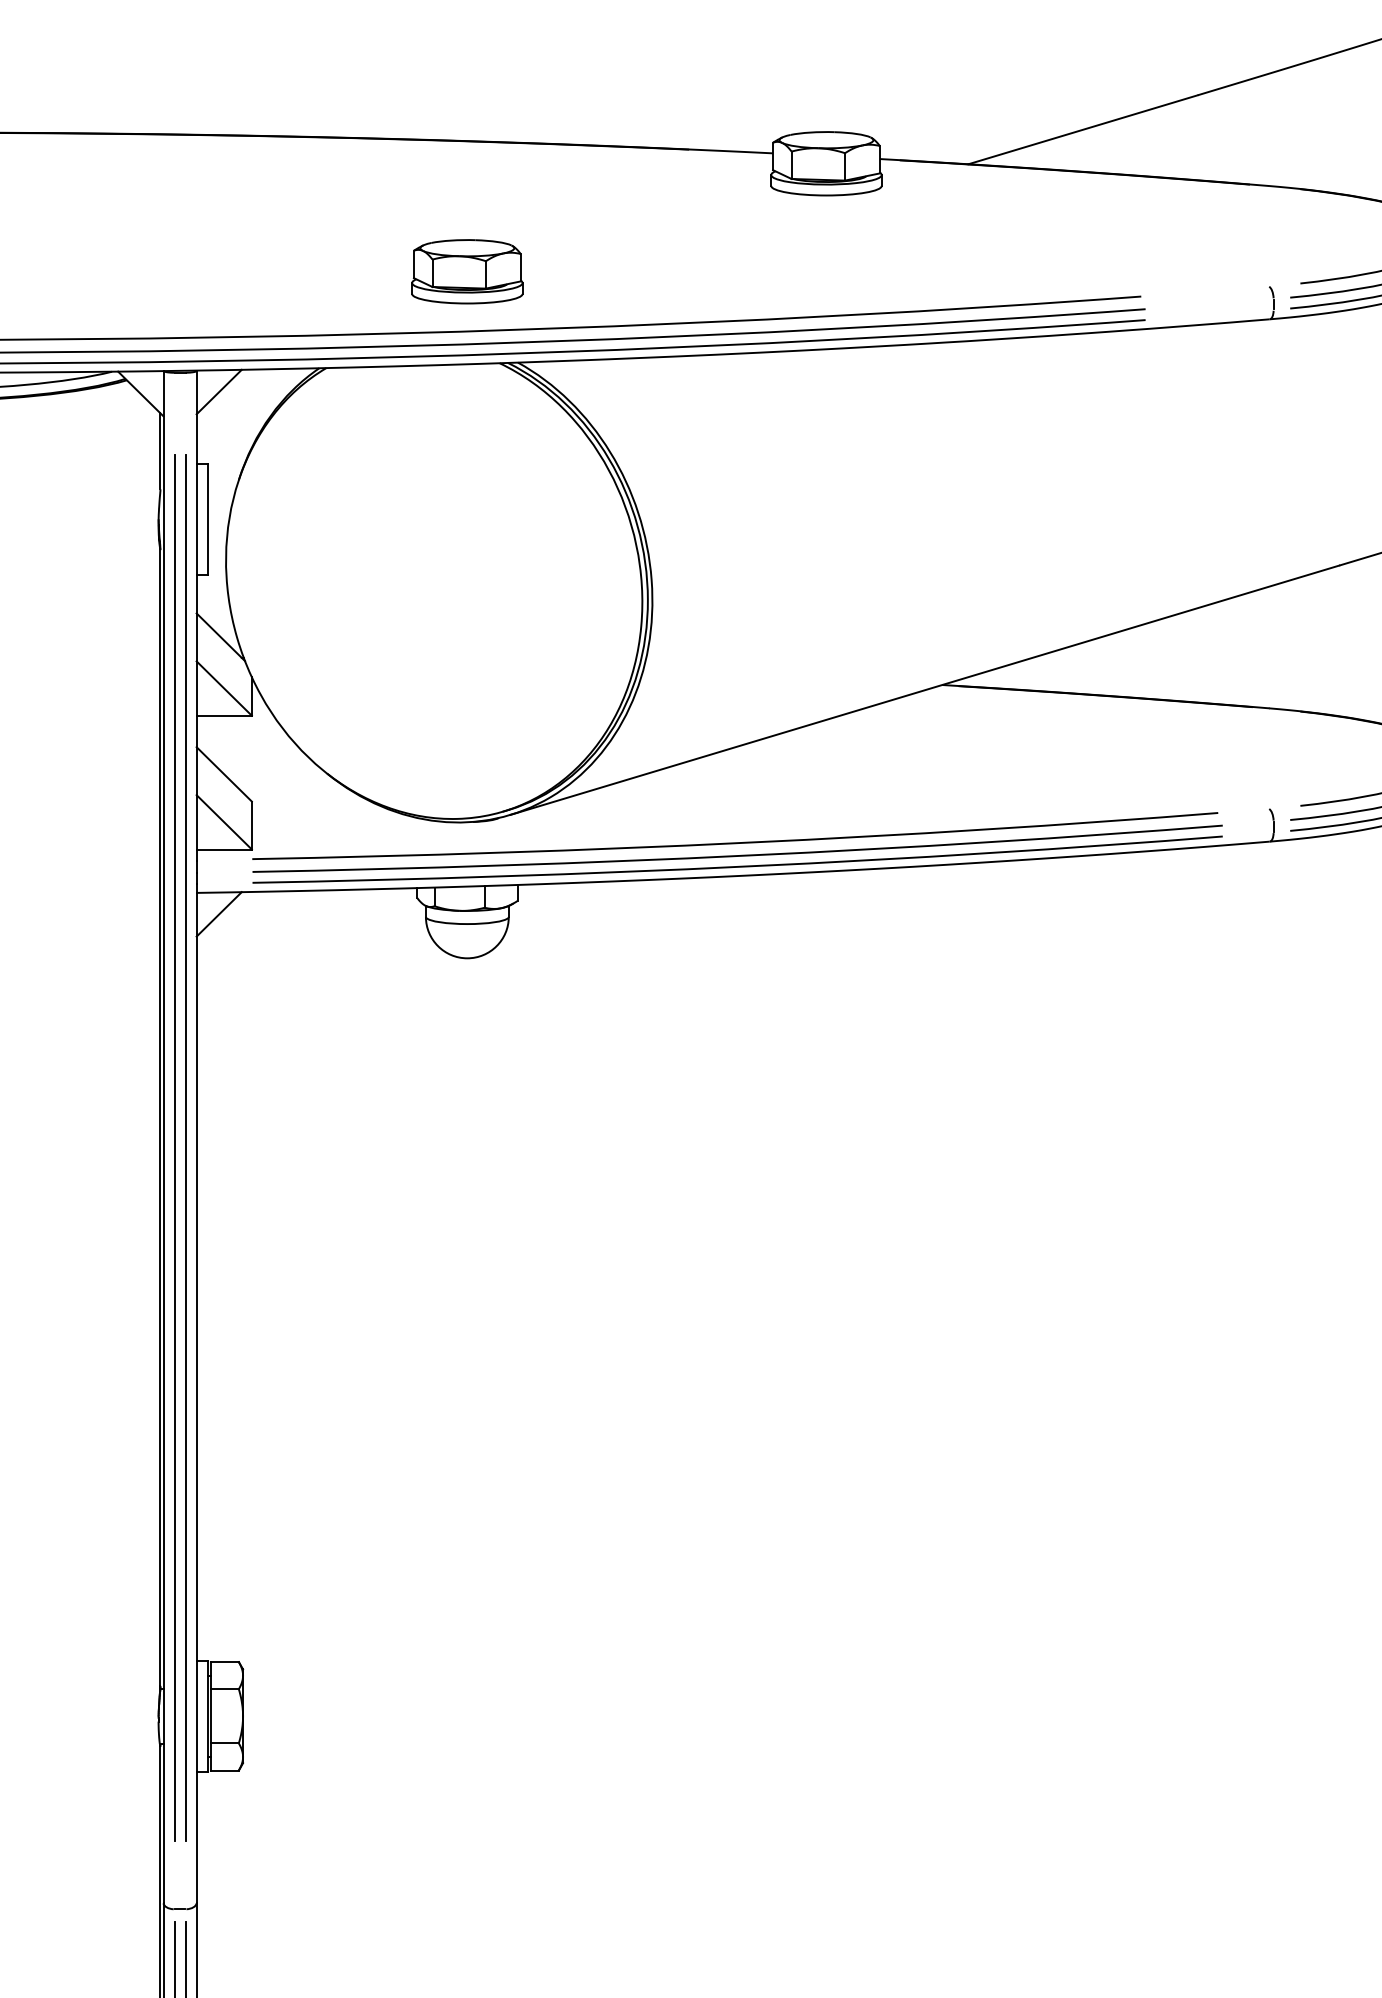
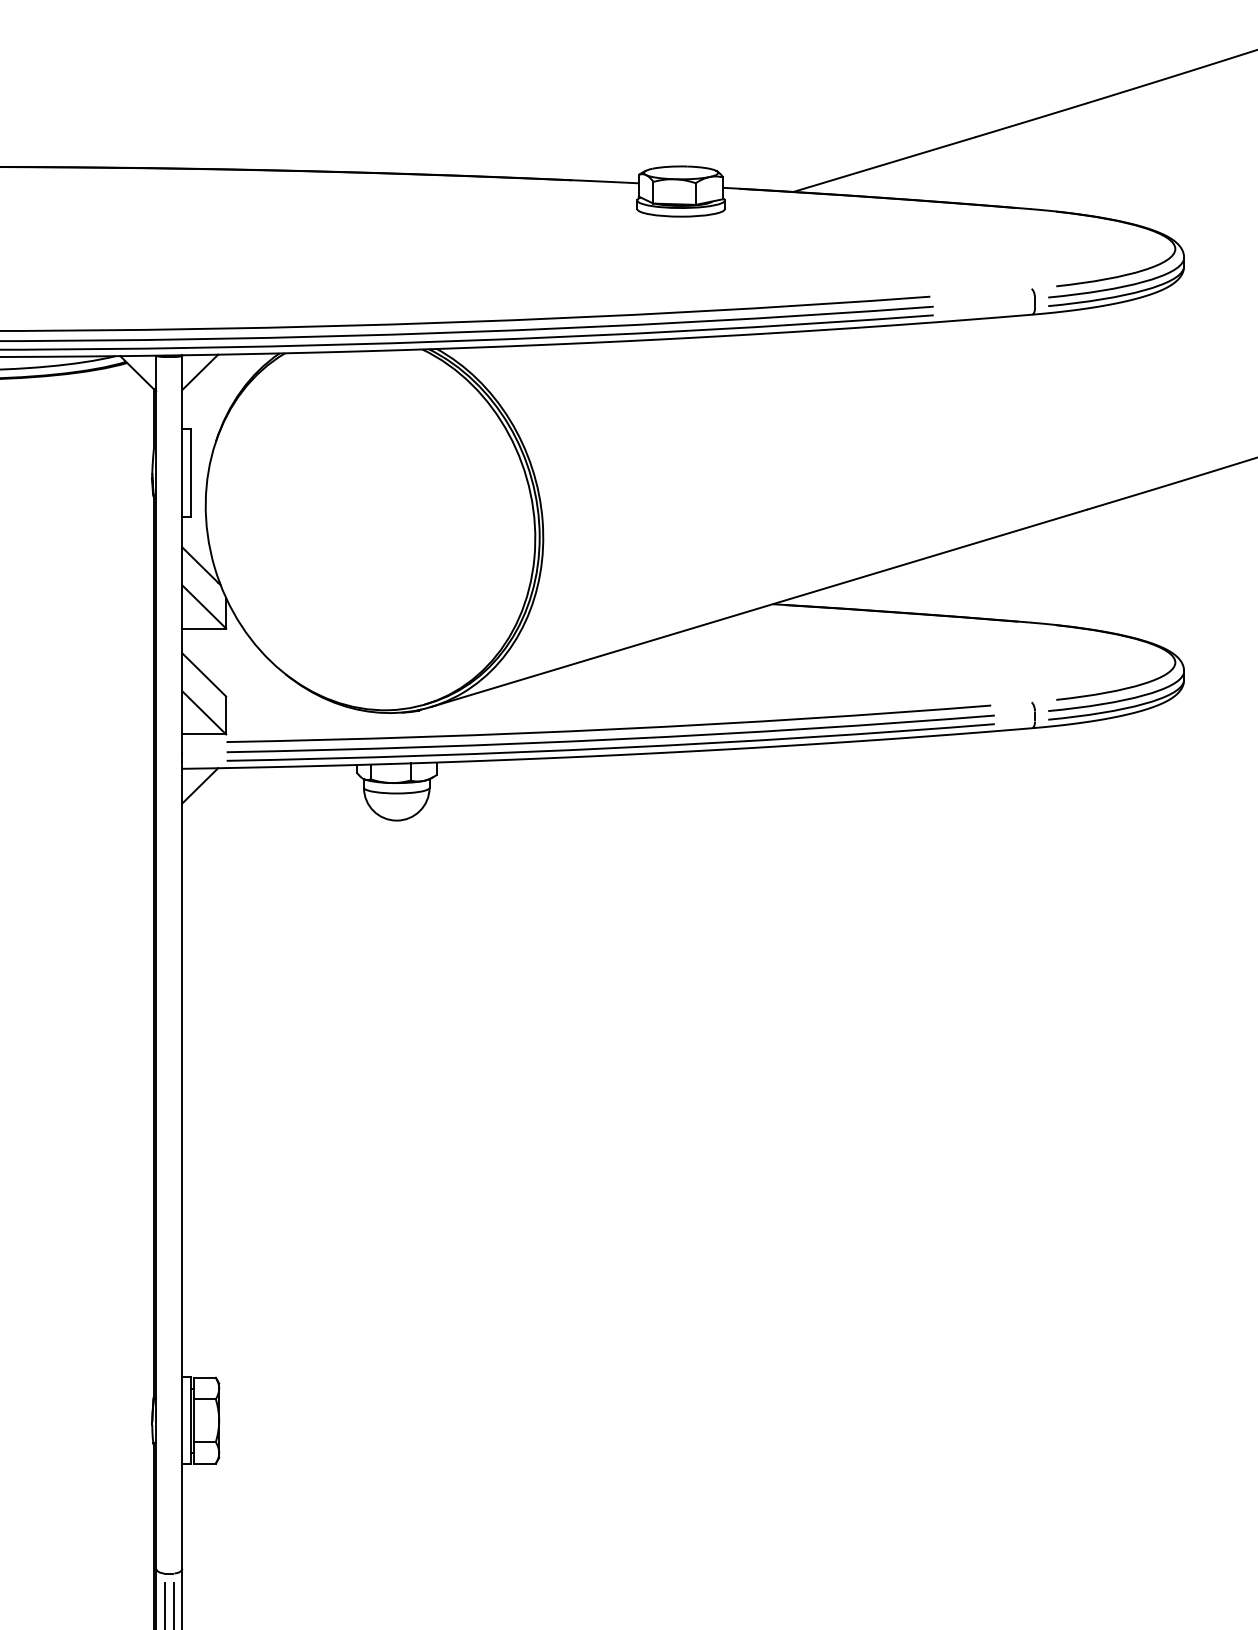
part: (467, 272) -> (396, 277), removed
line: (173, 1147) -> (164, 970), removed
line: (185, 1147) -> (173, 970), removed

